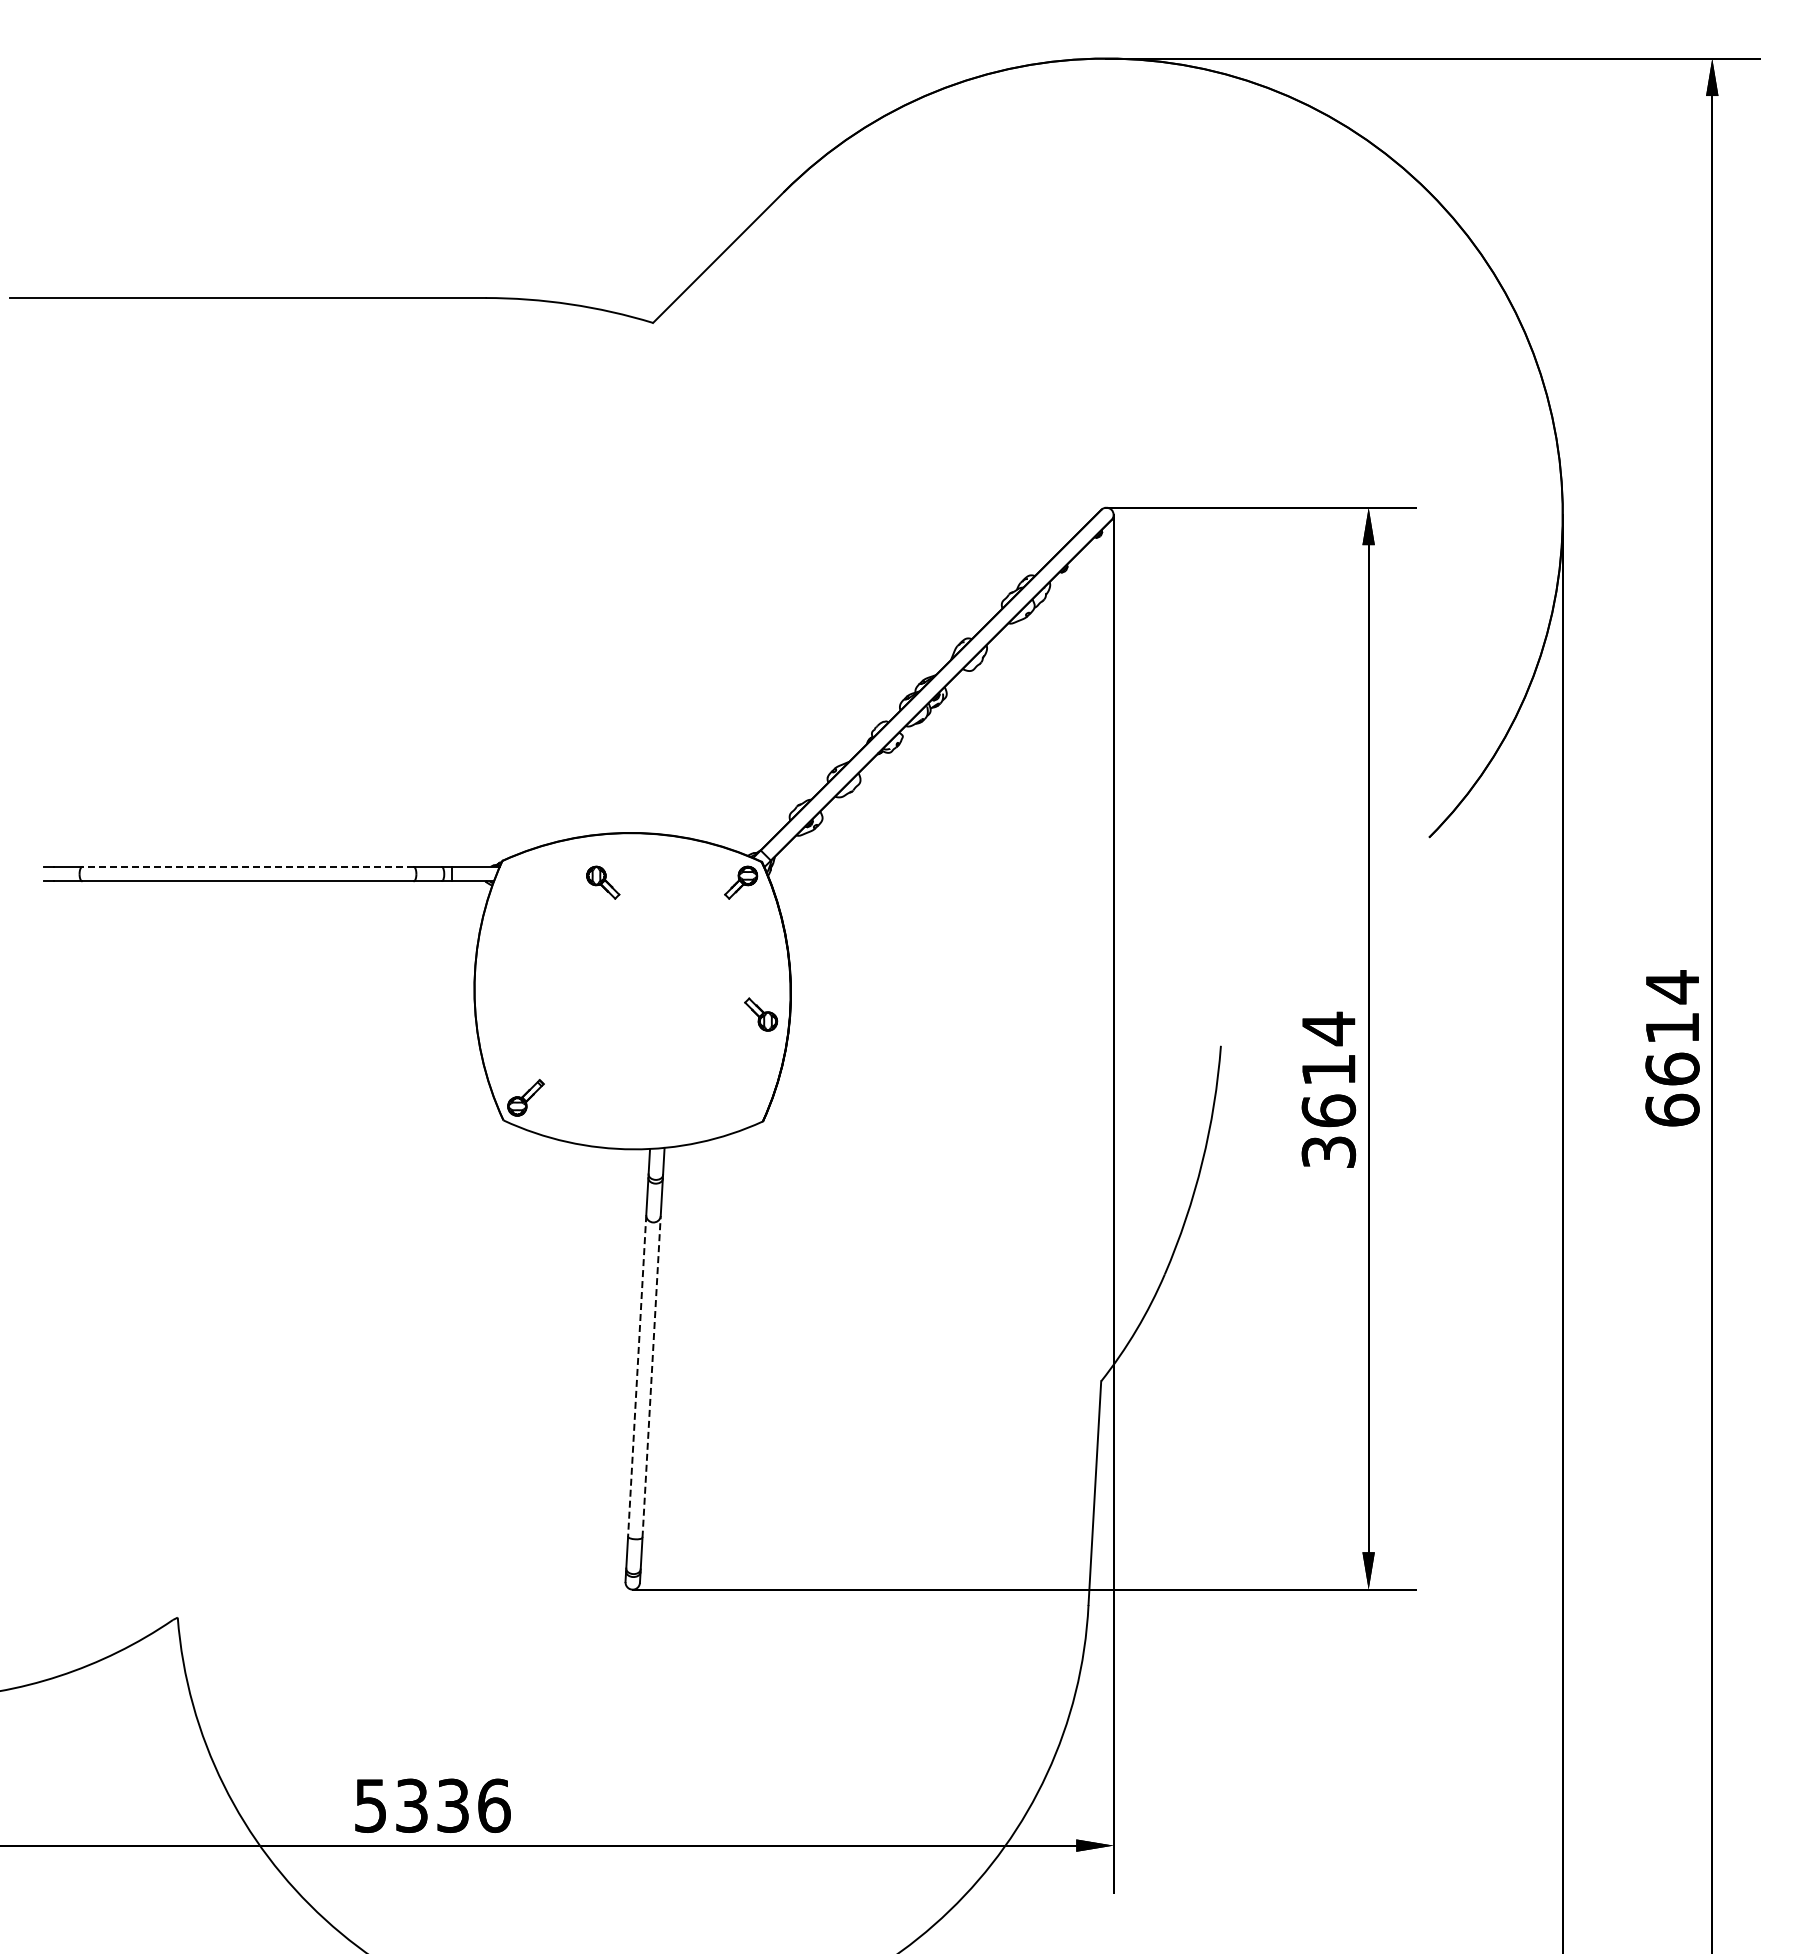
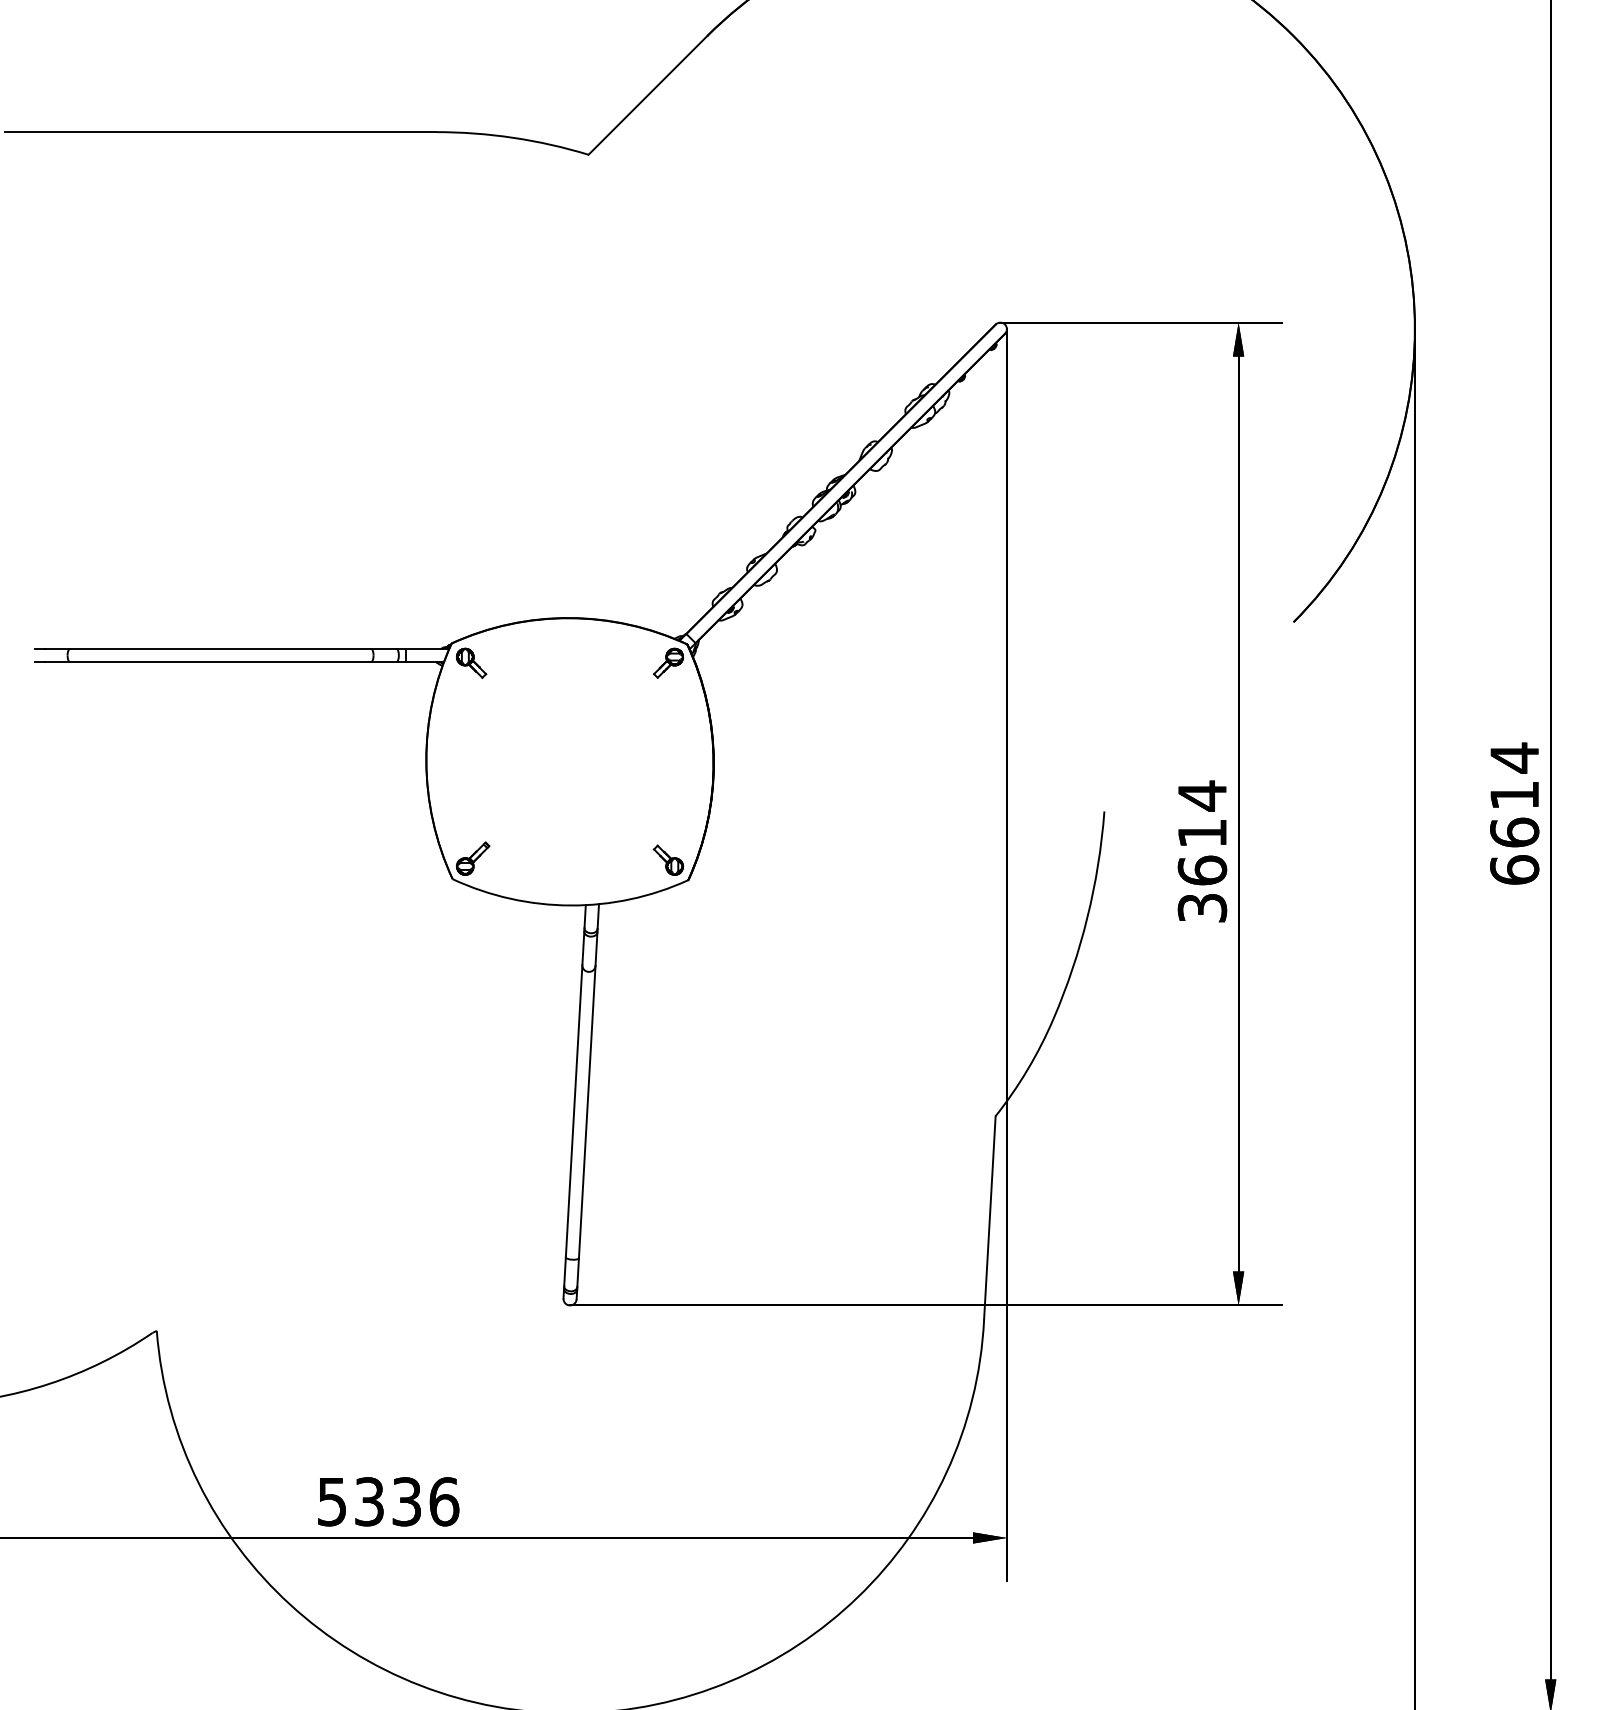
line: (248, 866) -> (221, 648), dashed -> solid
part: (603, 882) -> (471, 663), moved
part: (761, 1014) -> (668, 860), moved
line: (637, 1376) -> (574, 1111), dashed -> solid
line: (651, 1376) -> (587, 1111), dashed -> solid

